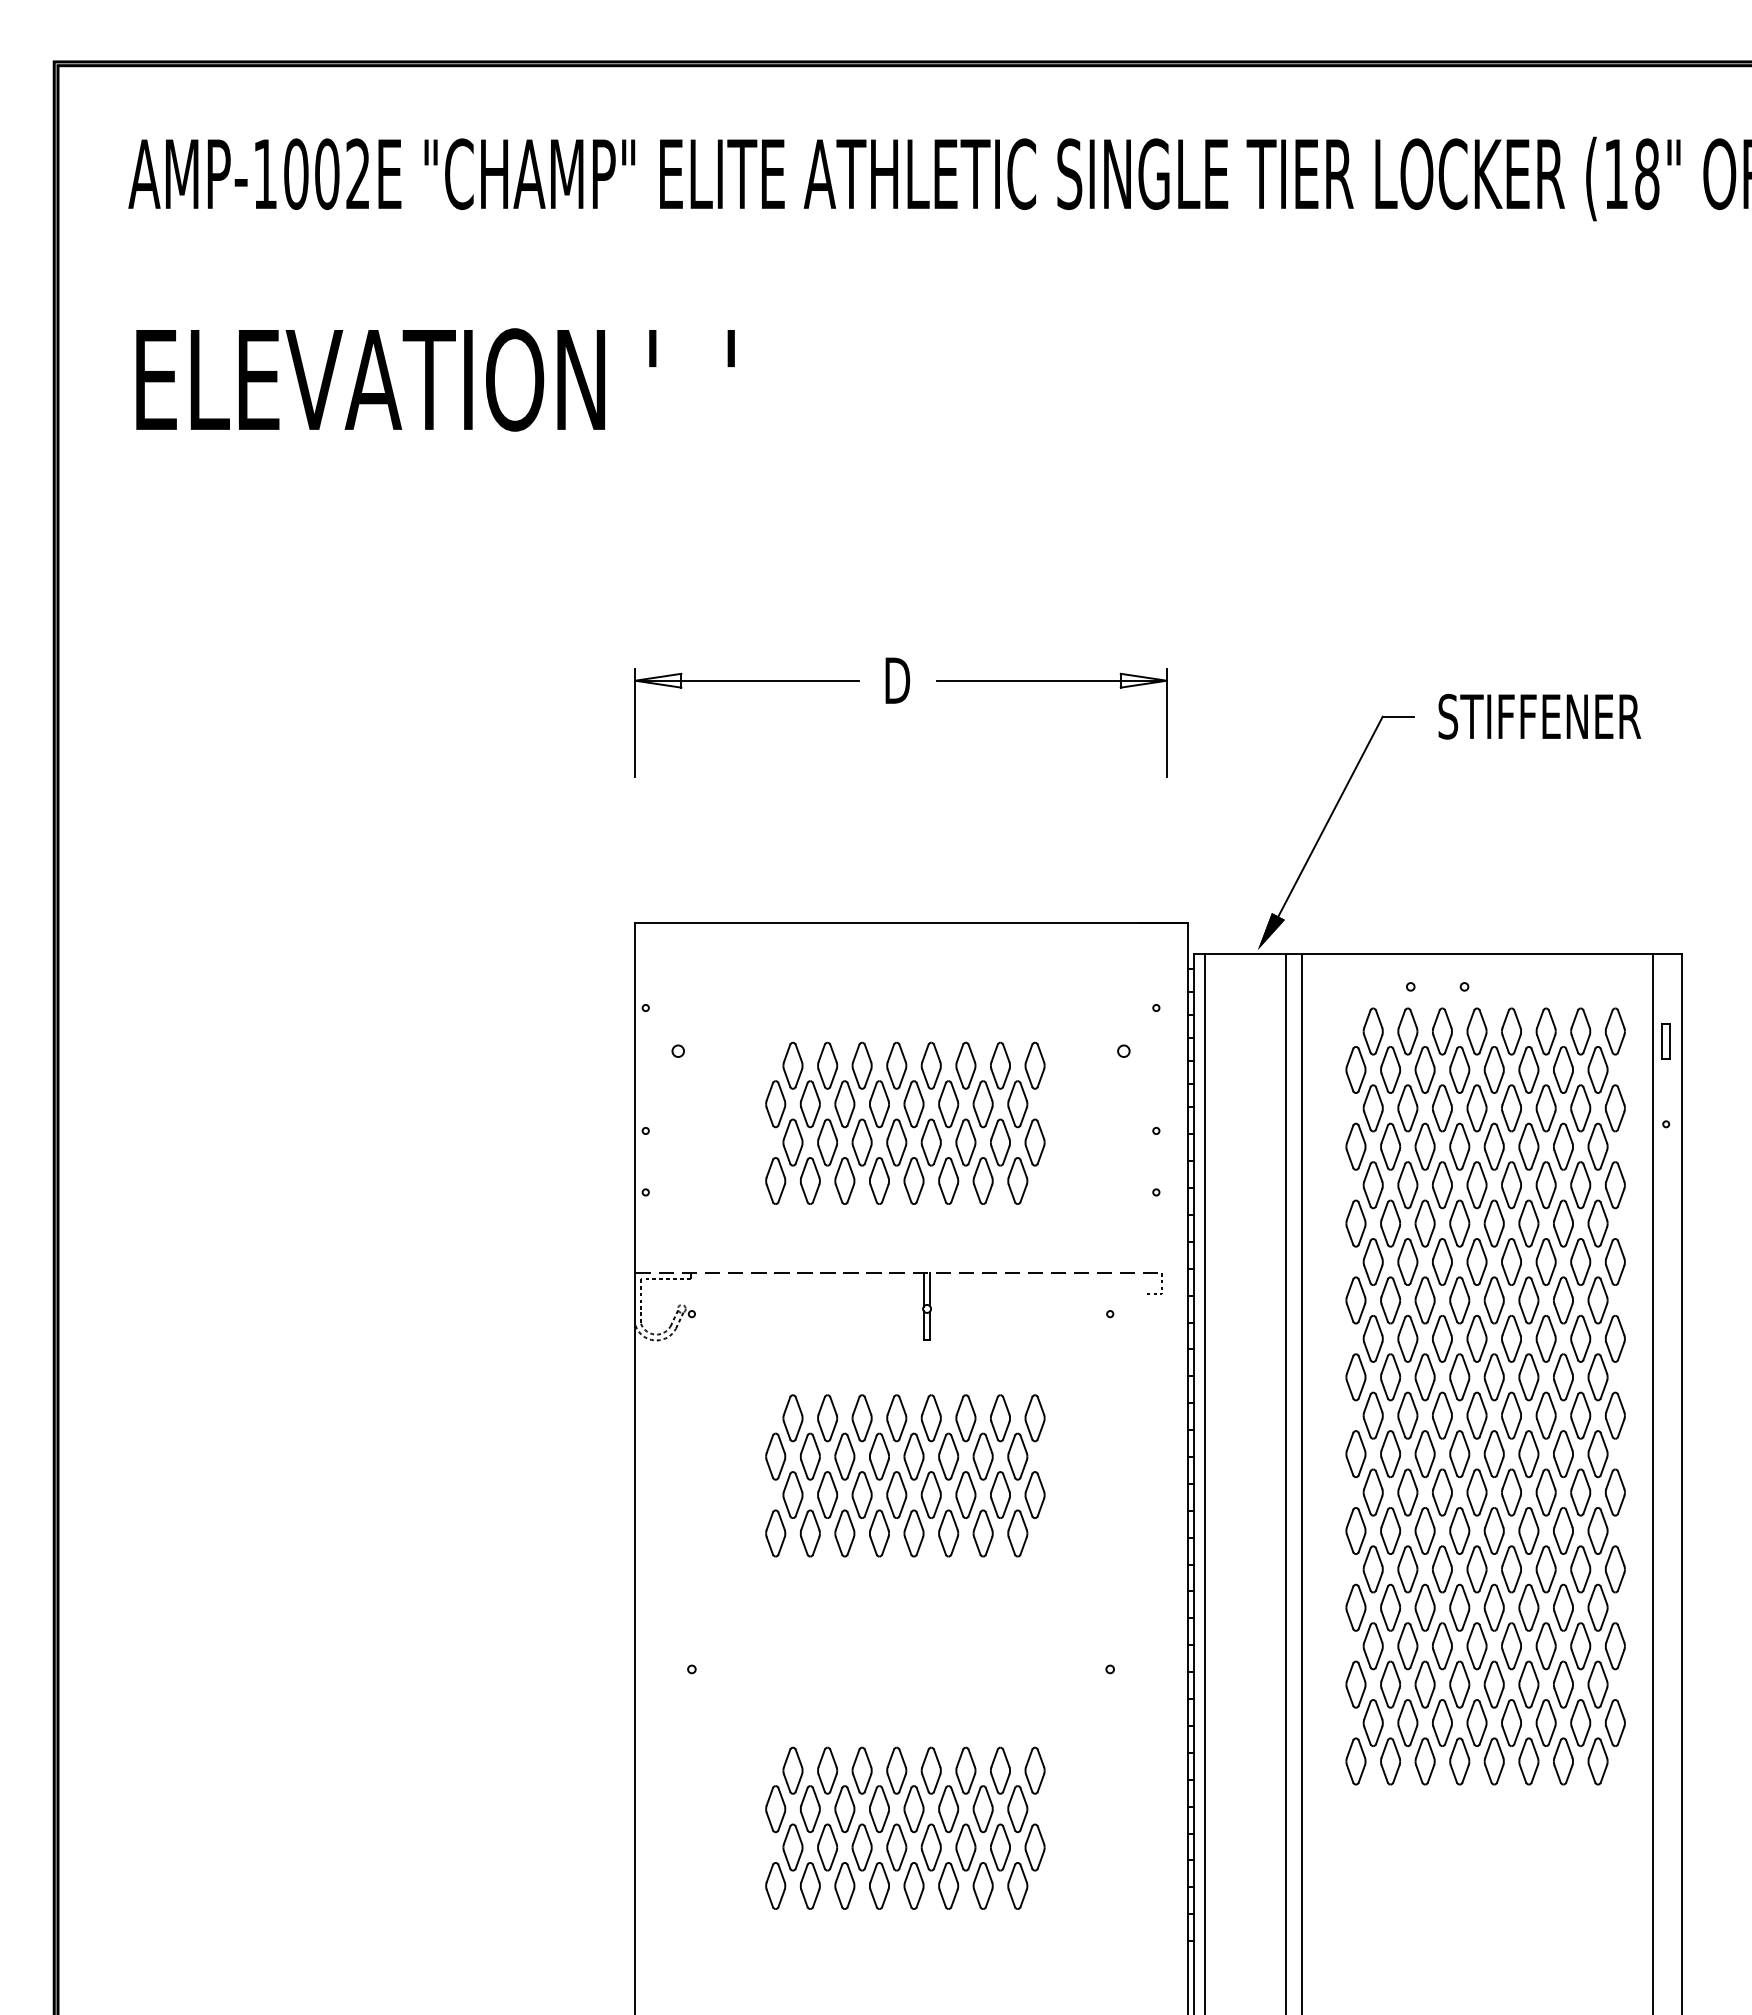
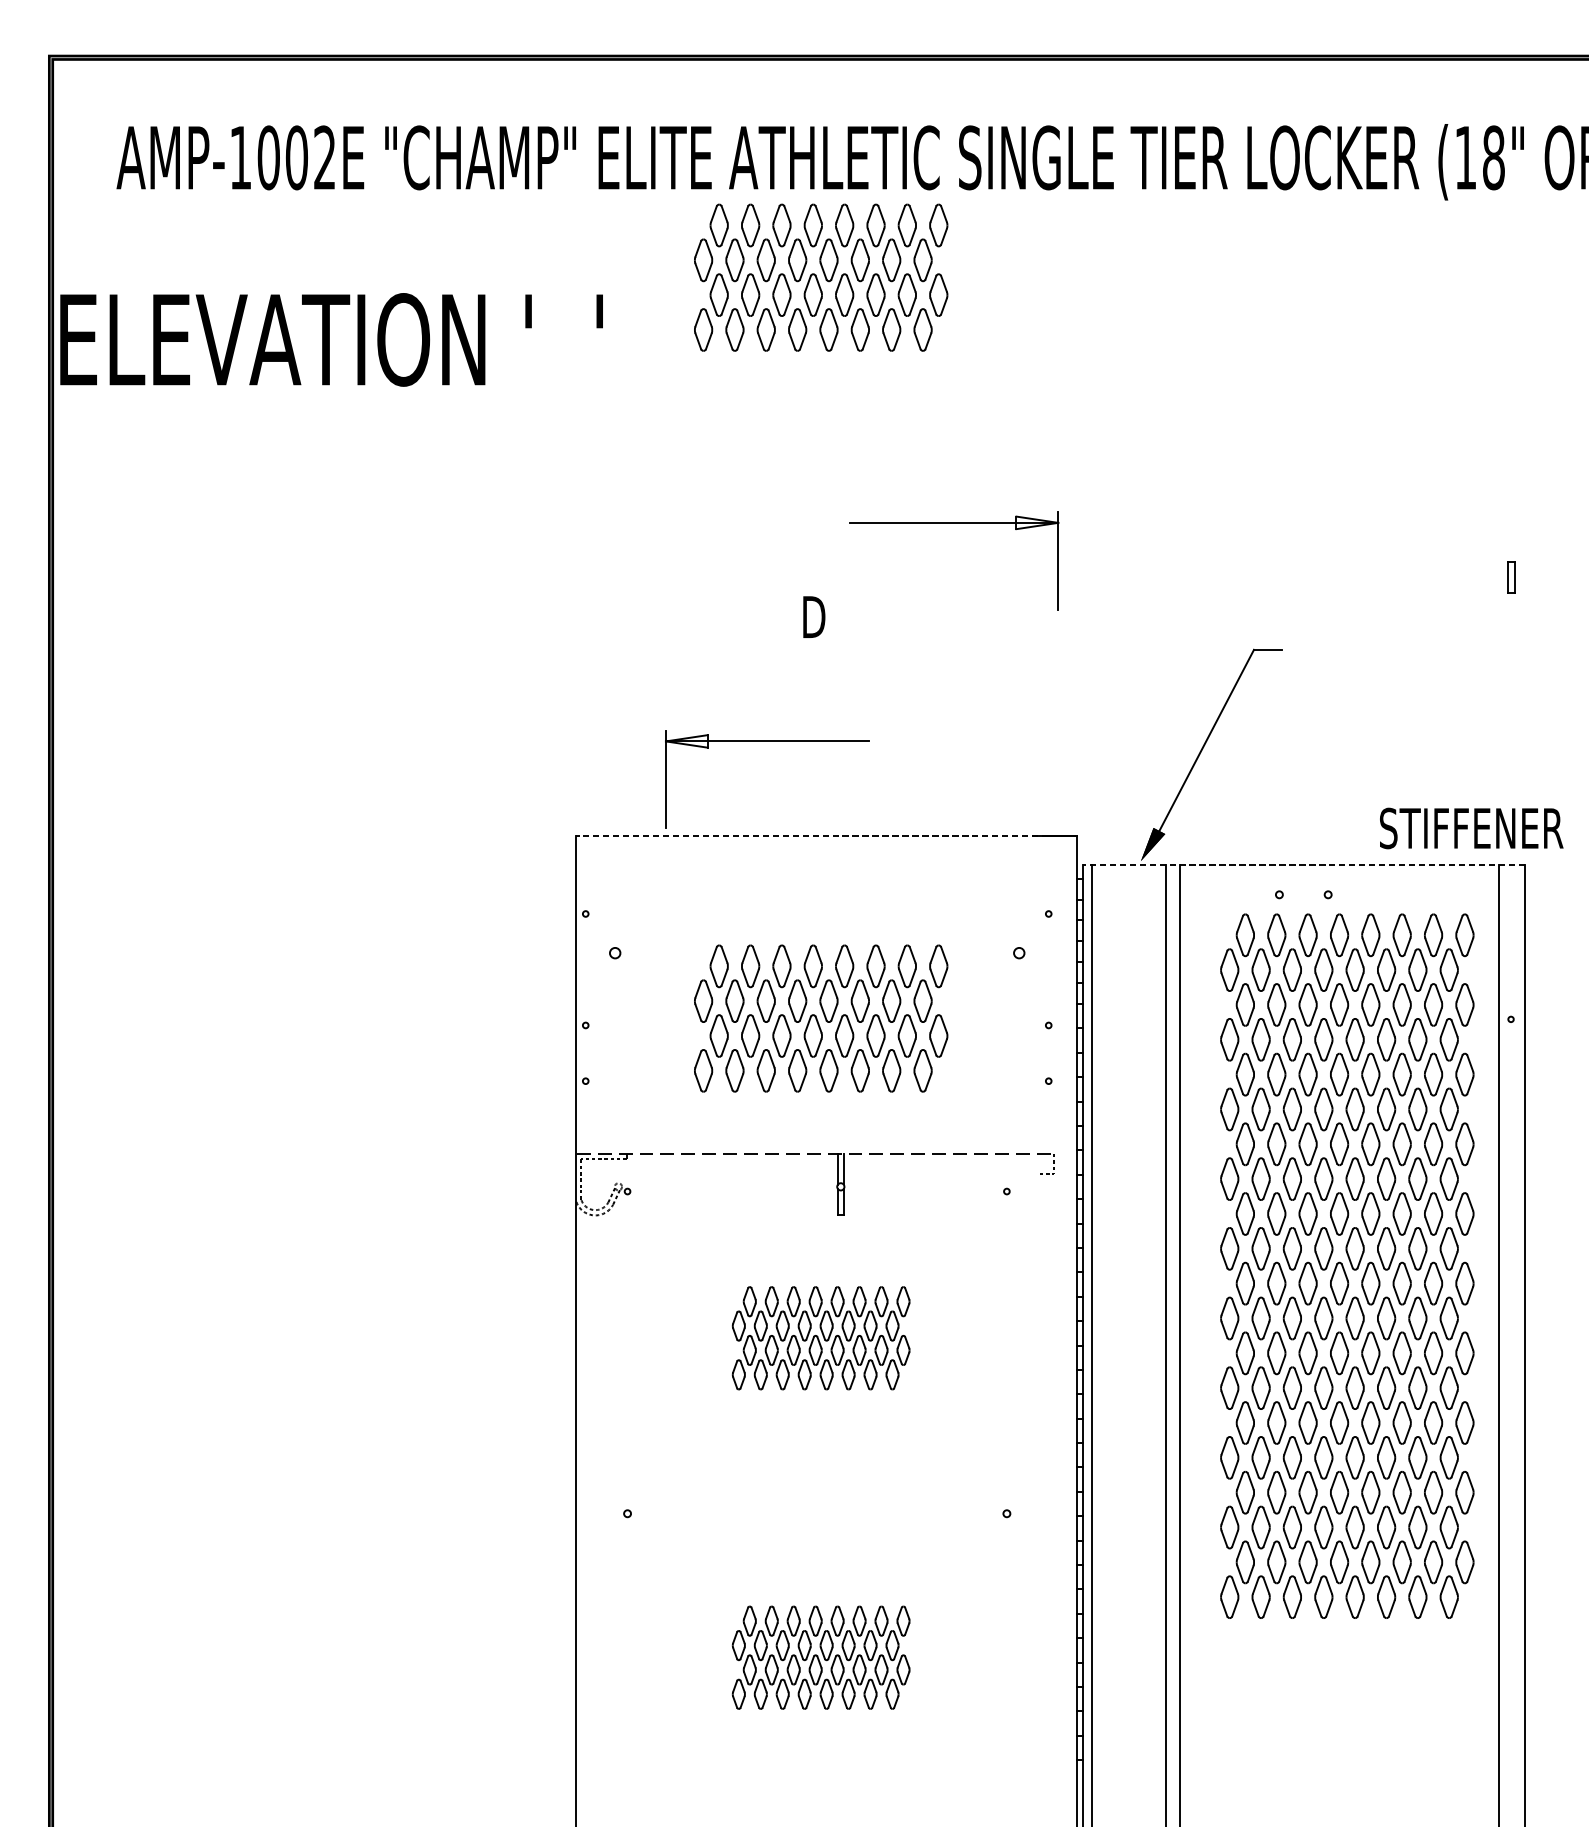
part: (905, 305) -> (821, 276), added
text: (435, 379) -> (331, 339), moved
part: (746, 681) -> (766, 742), moved
part: (1051, 681) -> (953, 523), moved
text: (1539, 716) -> (1471, 828), moved
line: (901, 922) -> (817, 836), solid -> dashed
line: (1437, 953) -> (1303, 864), solid -> dashed
part: (1665, 1041) -> (1510, 577), moved
part: (905, 1475) -> (821, 1337), size x0.7
part: (905, 1827) -> (821, 1657), size x0.7

